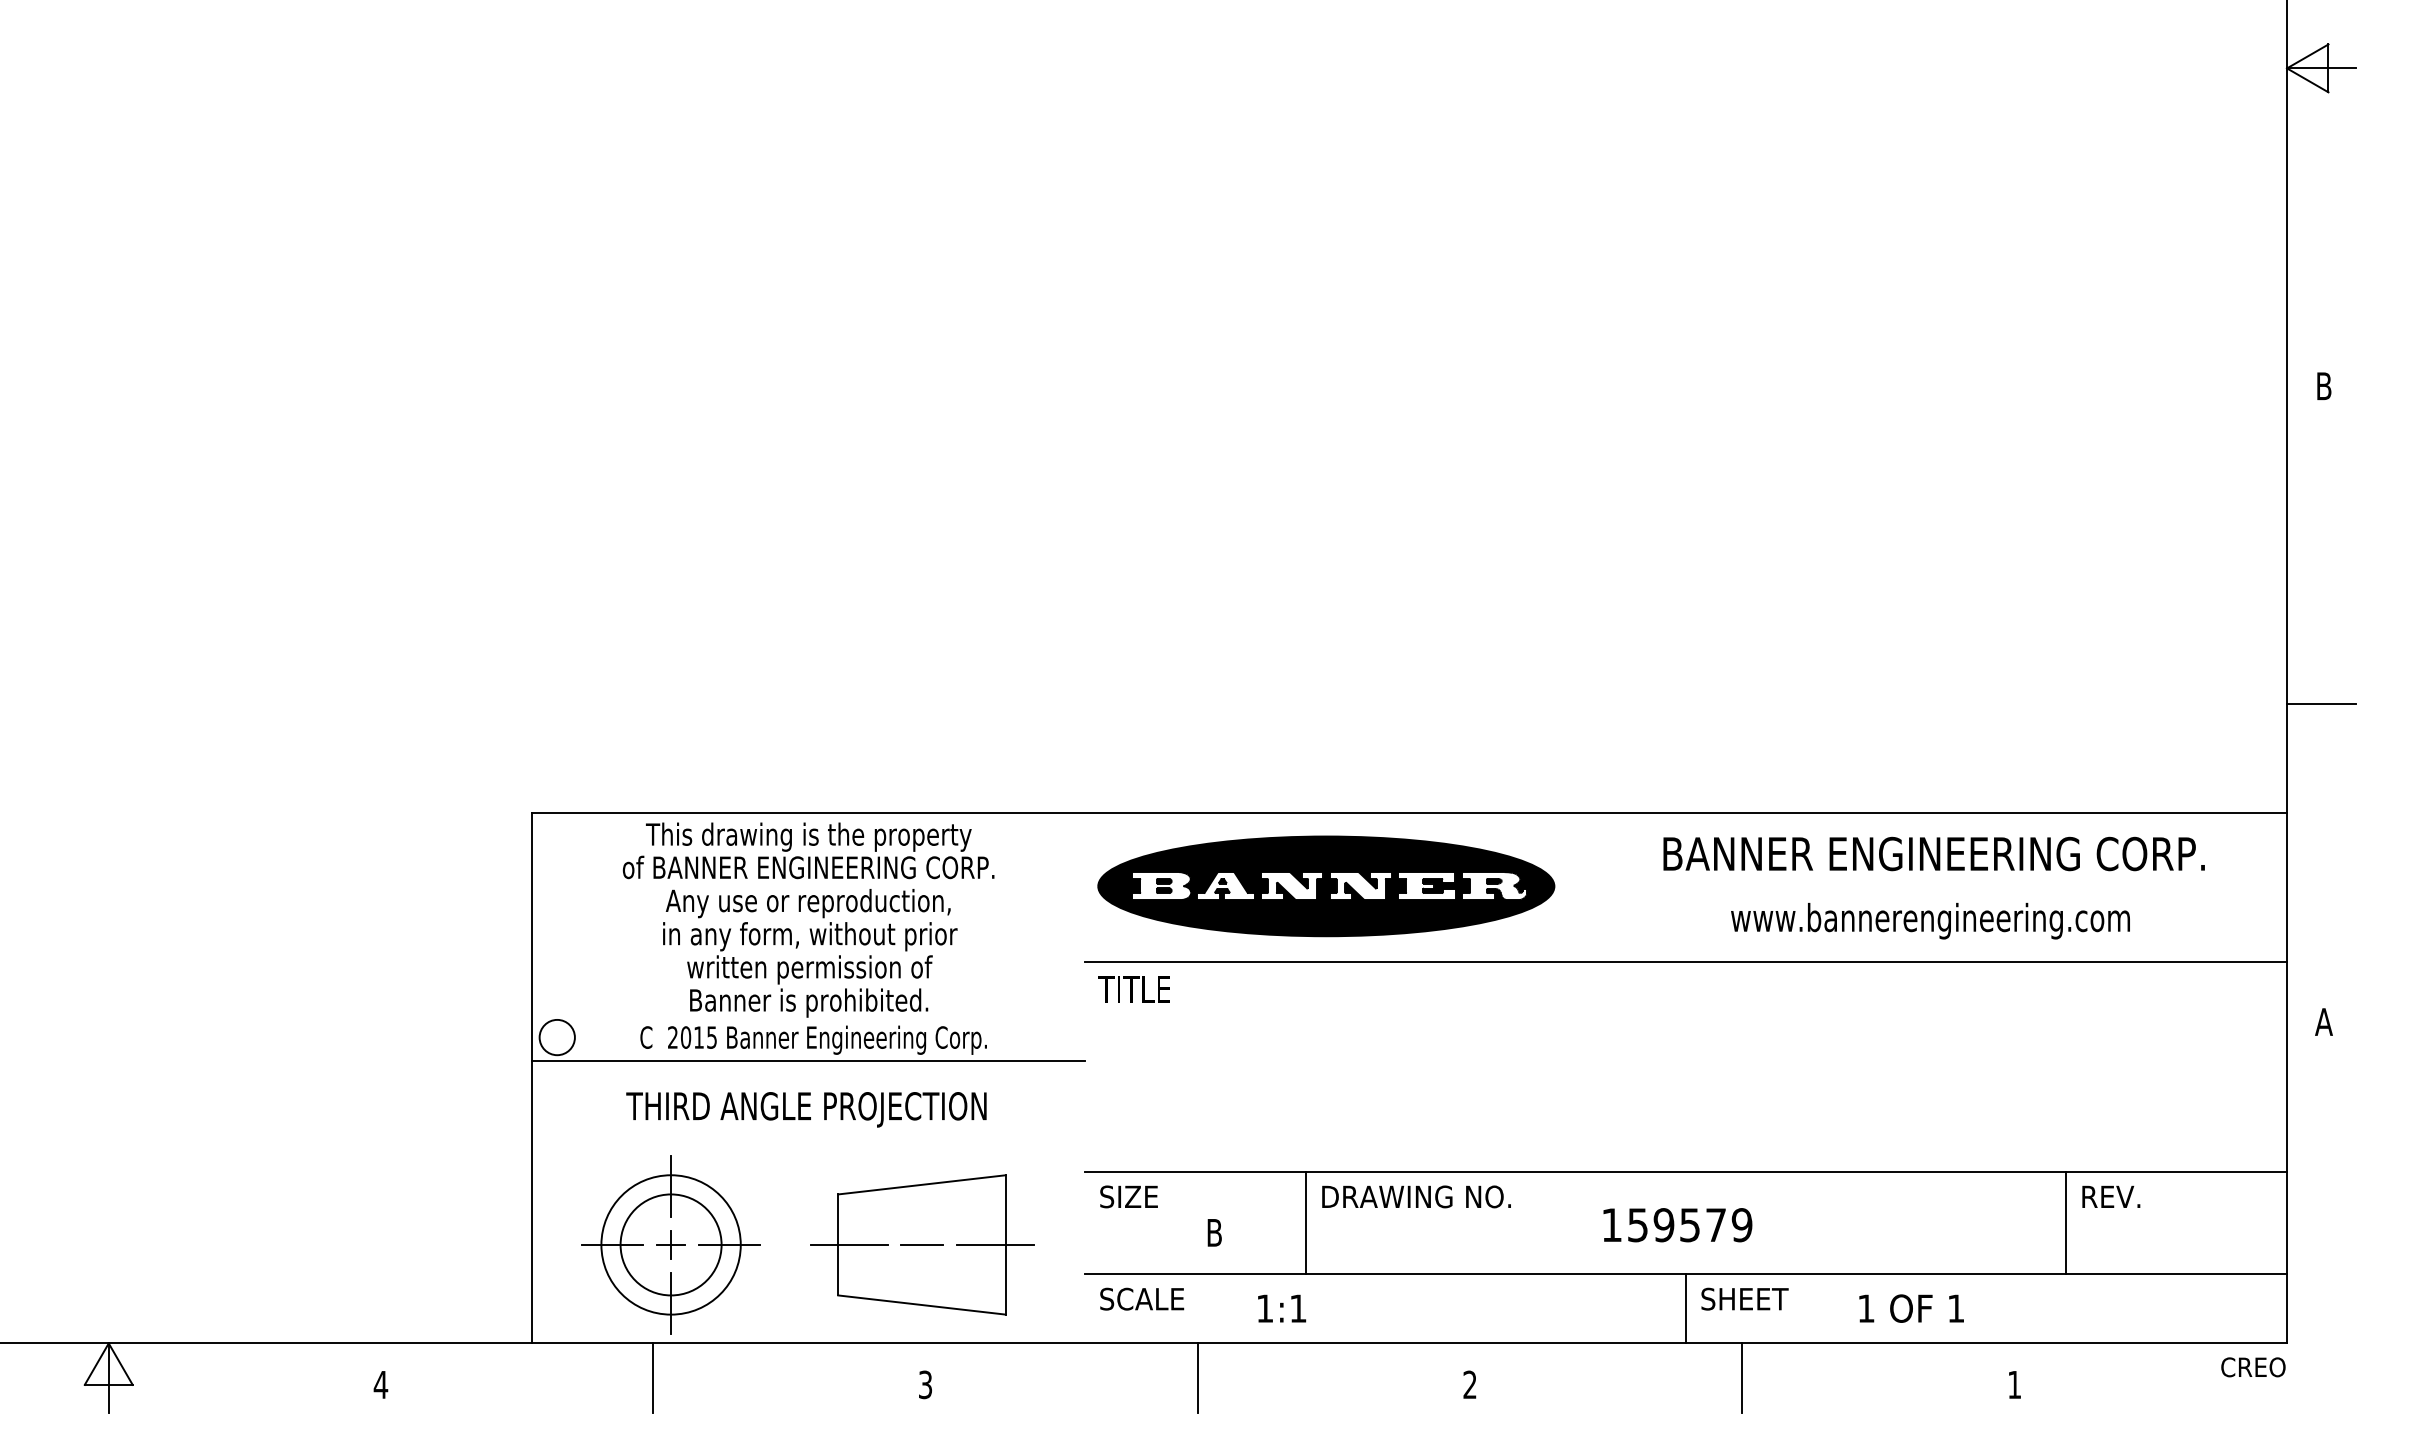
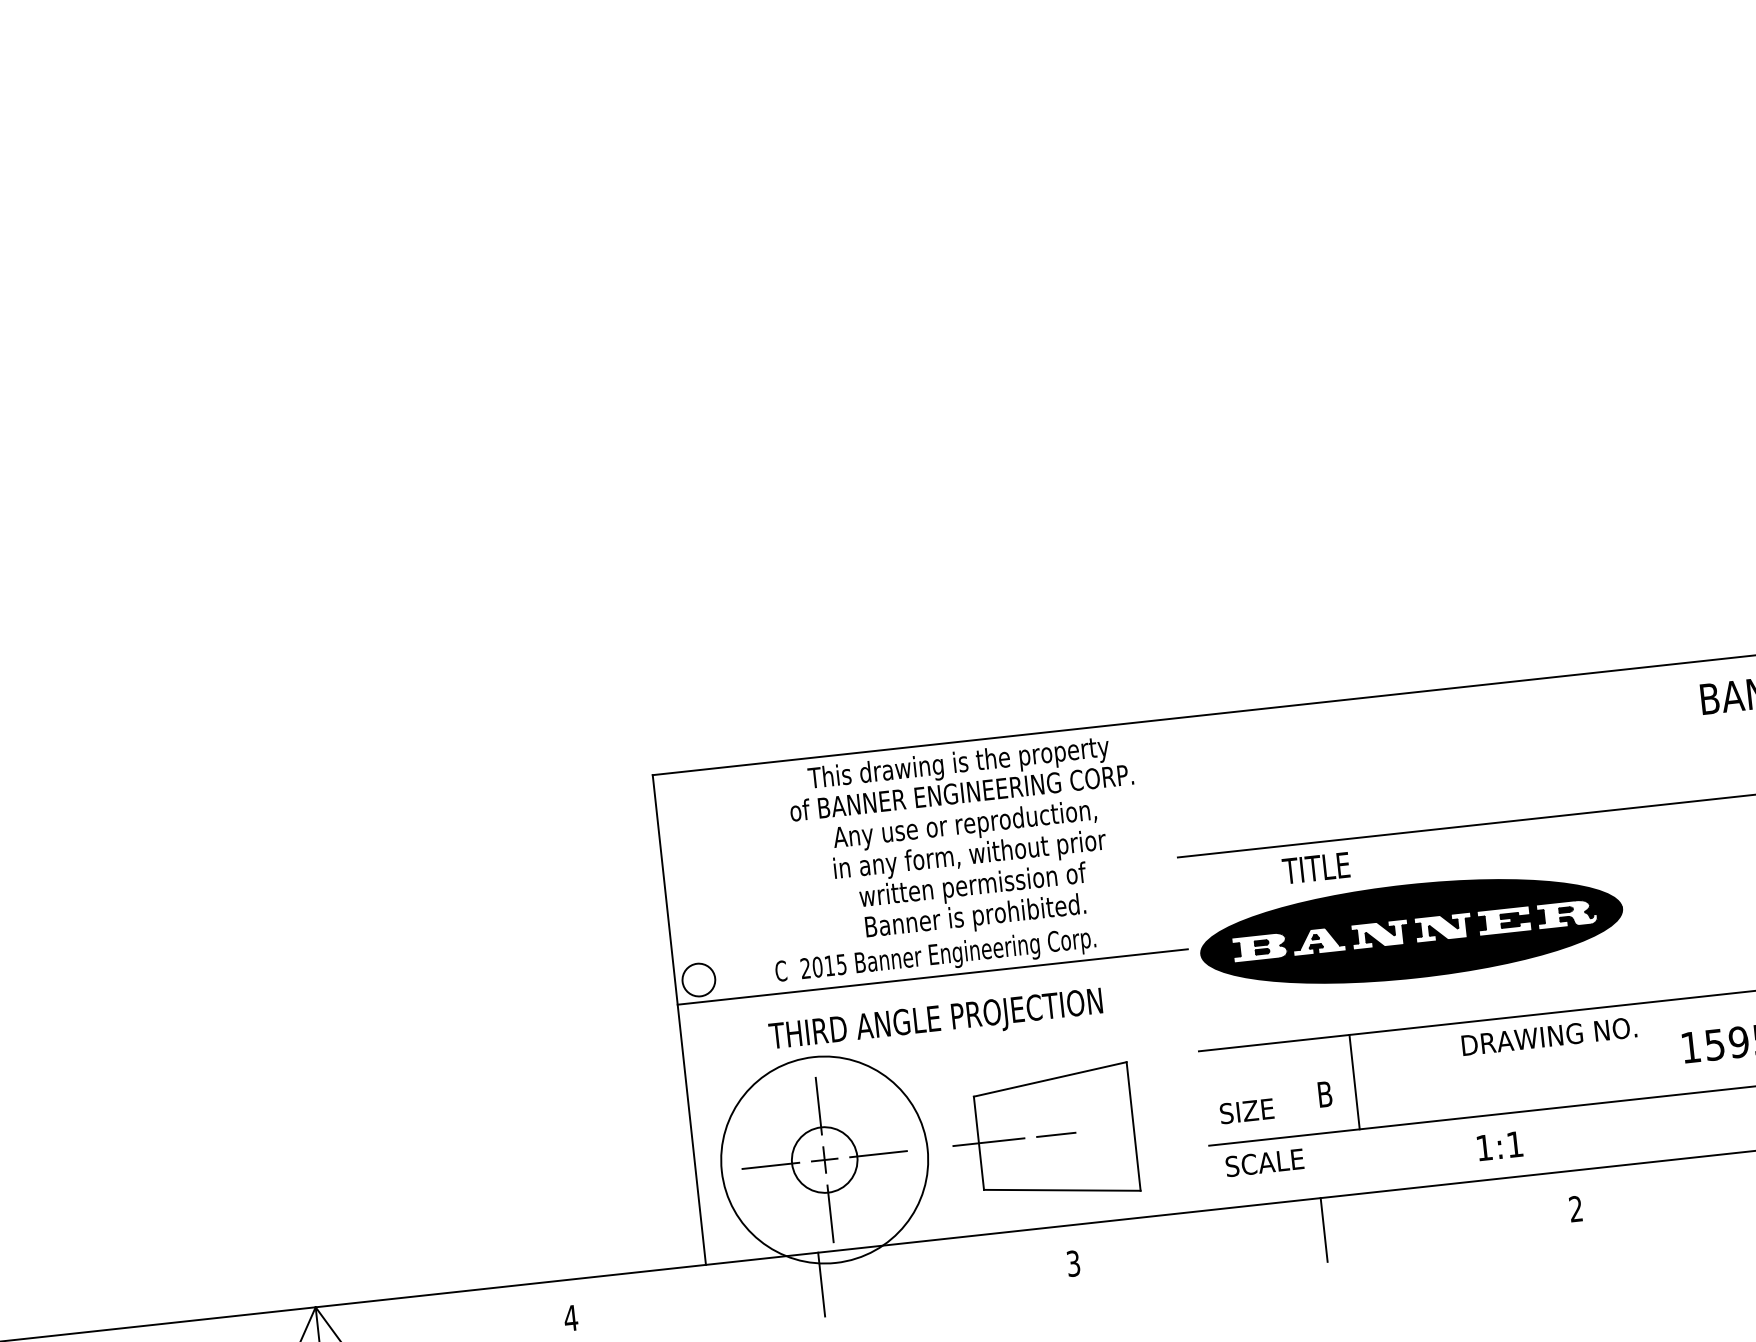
part: (1326, 886) -> (1411, 931), moved
text: (808, 919) -> (966, 840), moved
text: (1133, 989) -> (1315, 868), moved
text: (1128, 1196) -> (1246, 1111), moved
text: (1416, 1196) -> (1549, 1036), moved
line: (1305, 1223) -> (1354, 1082), moved
circle: (670, 1244) -> (824, 1159), size x0.7
circle: (670, 1244) -> (824, 1159), size x1.6
line: (994, 1244) -> (1123, 1127), removed
text: (1282, 1308) -> (1500, 1145), moved

